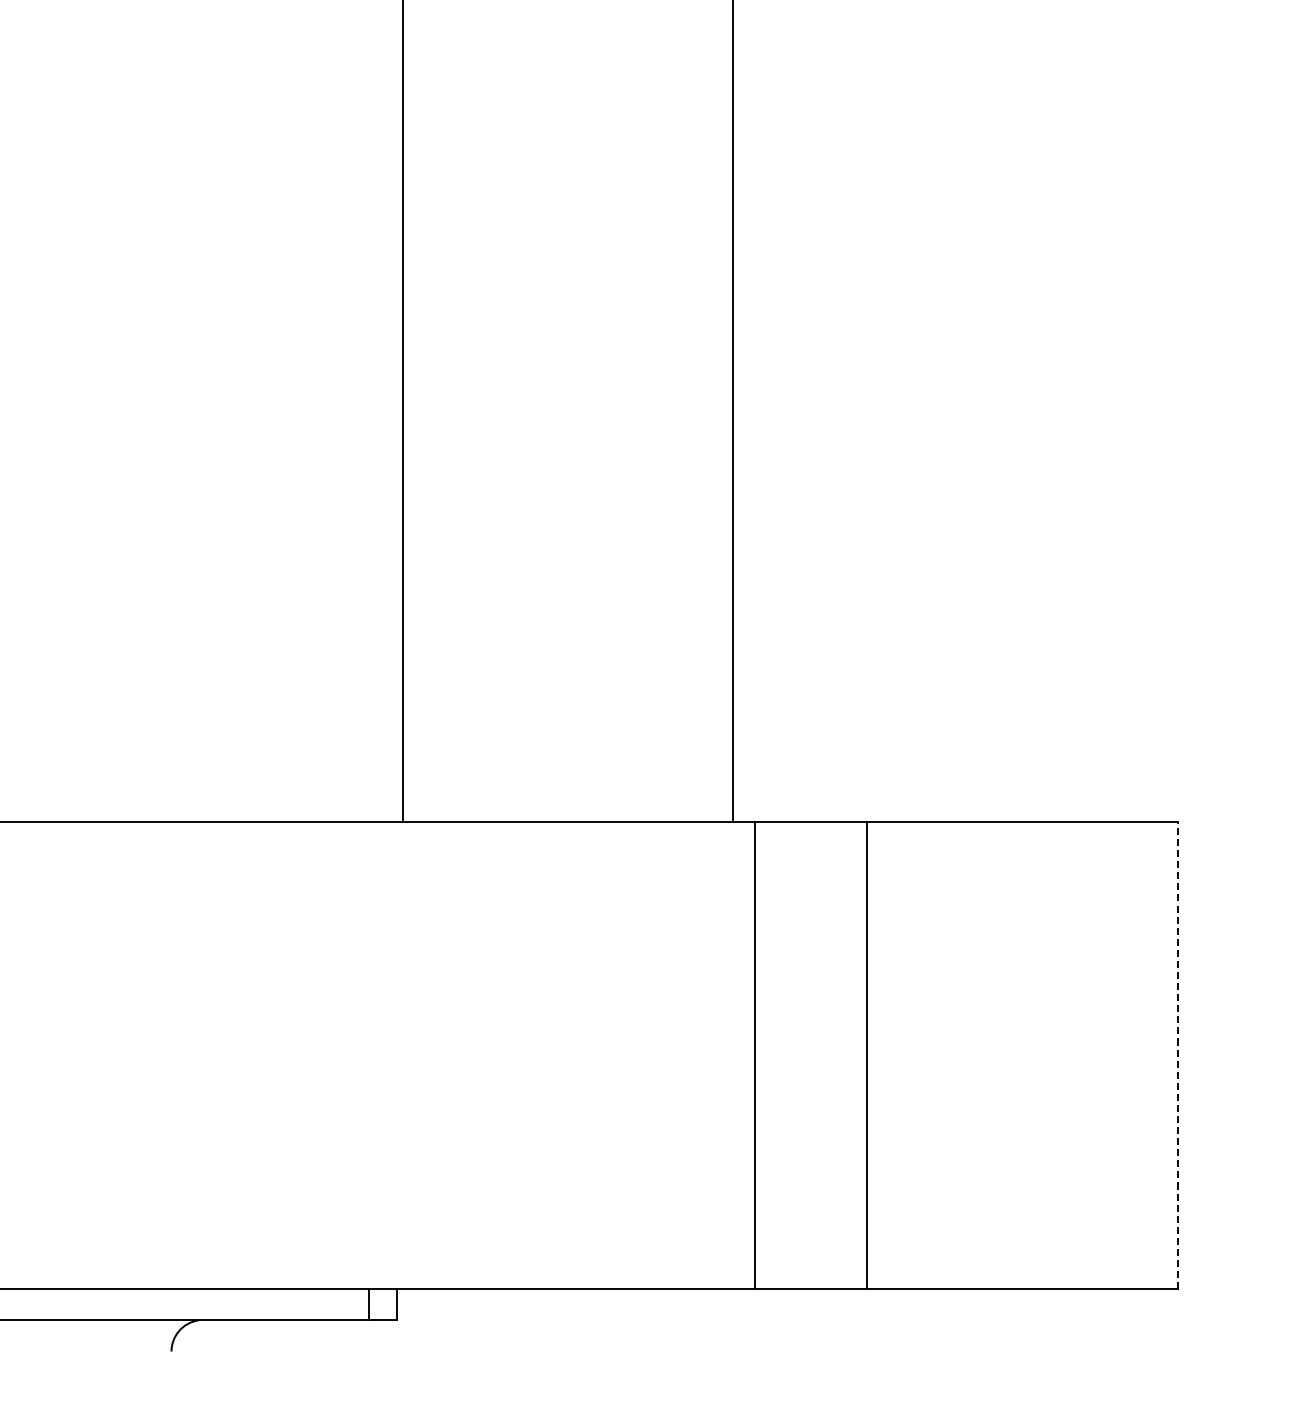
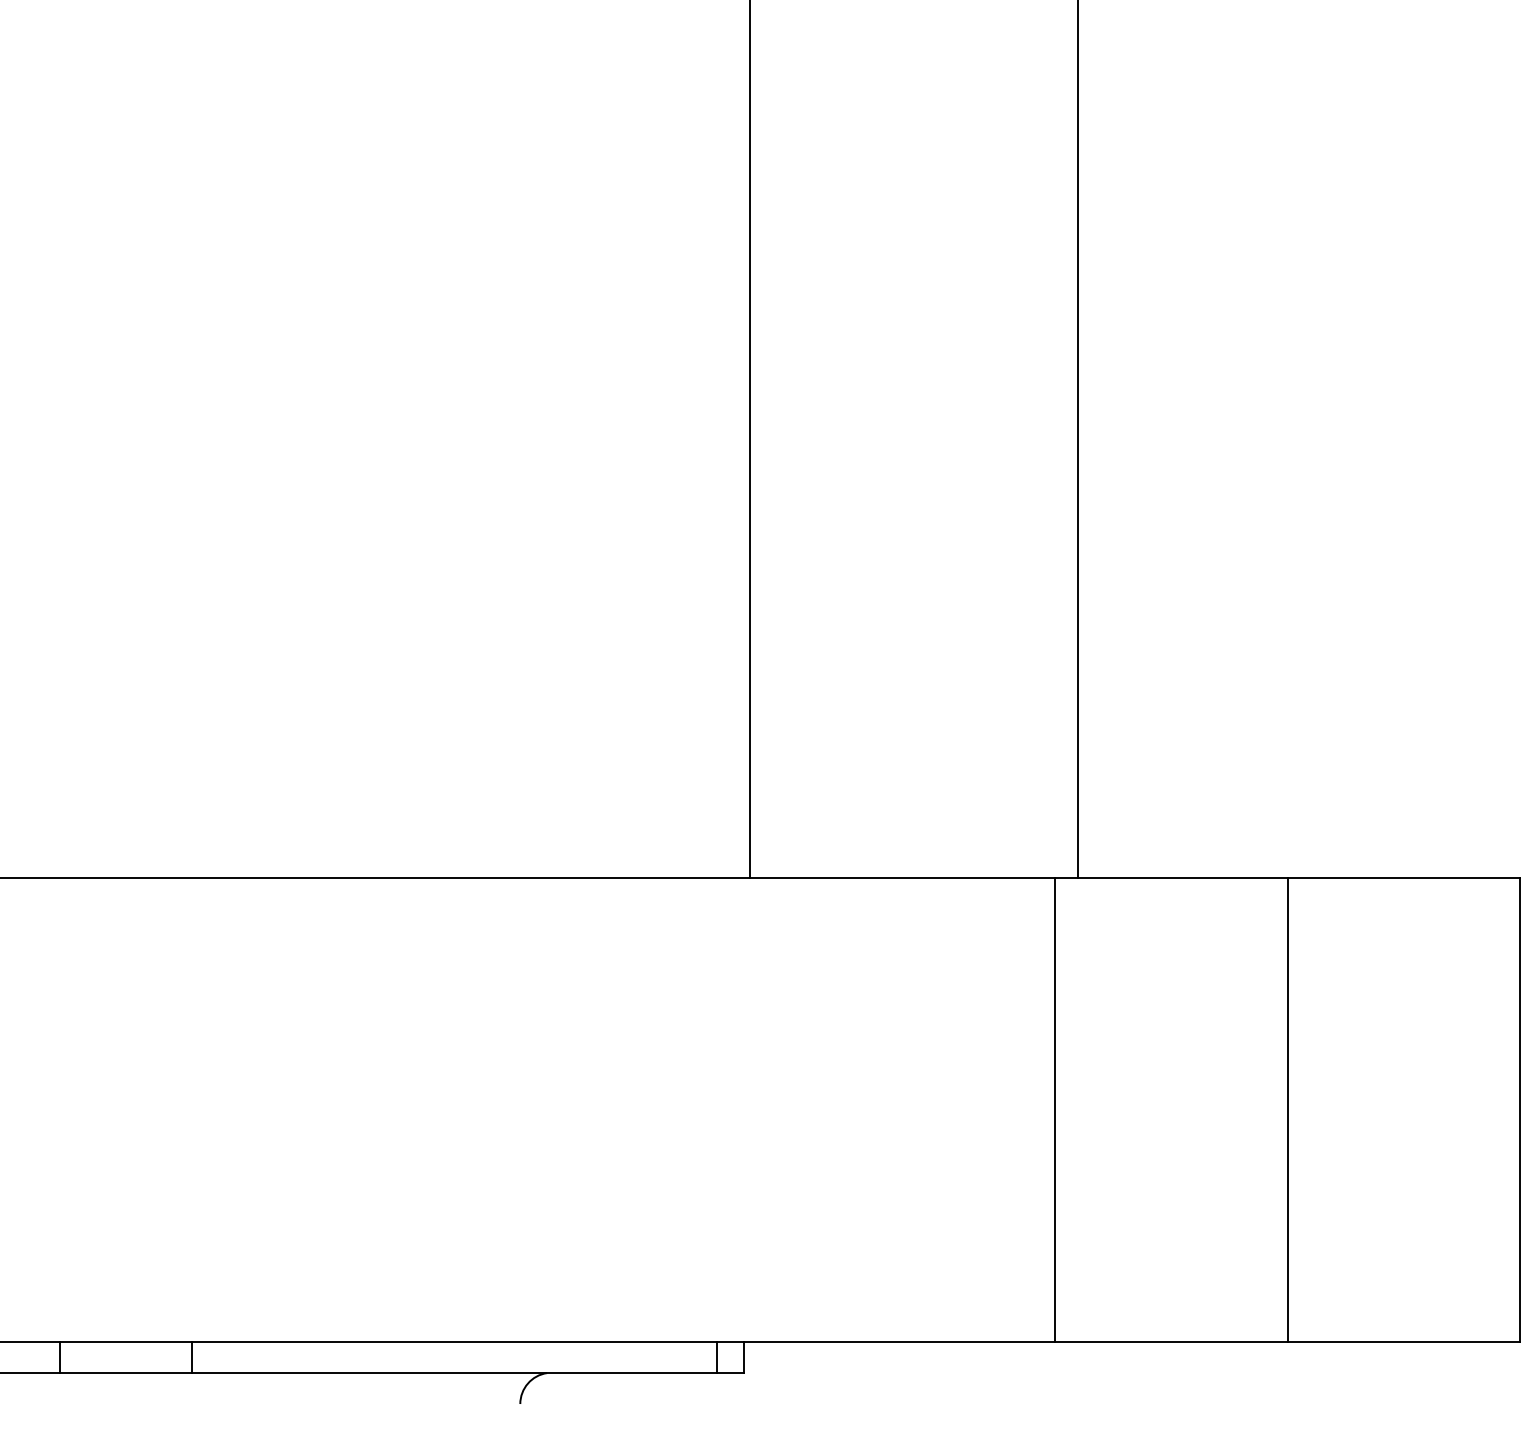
line: (754, 1054) -> (1055, 1109), moved
line: (866, 1054) -> (1287, 1109), moved
line: (1177, 1054) -> (1519, 1109), dashed -> solid

